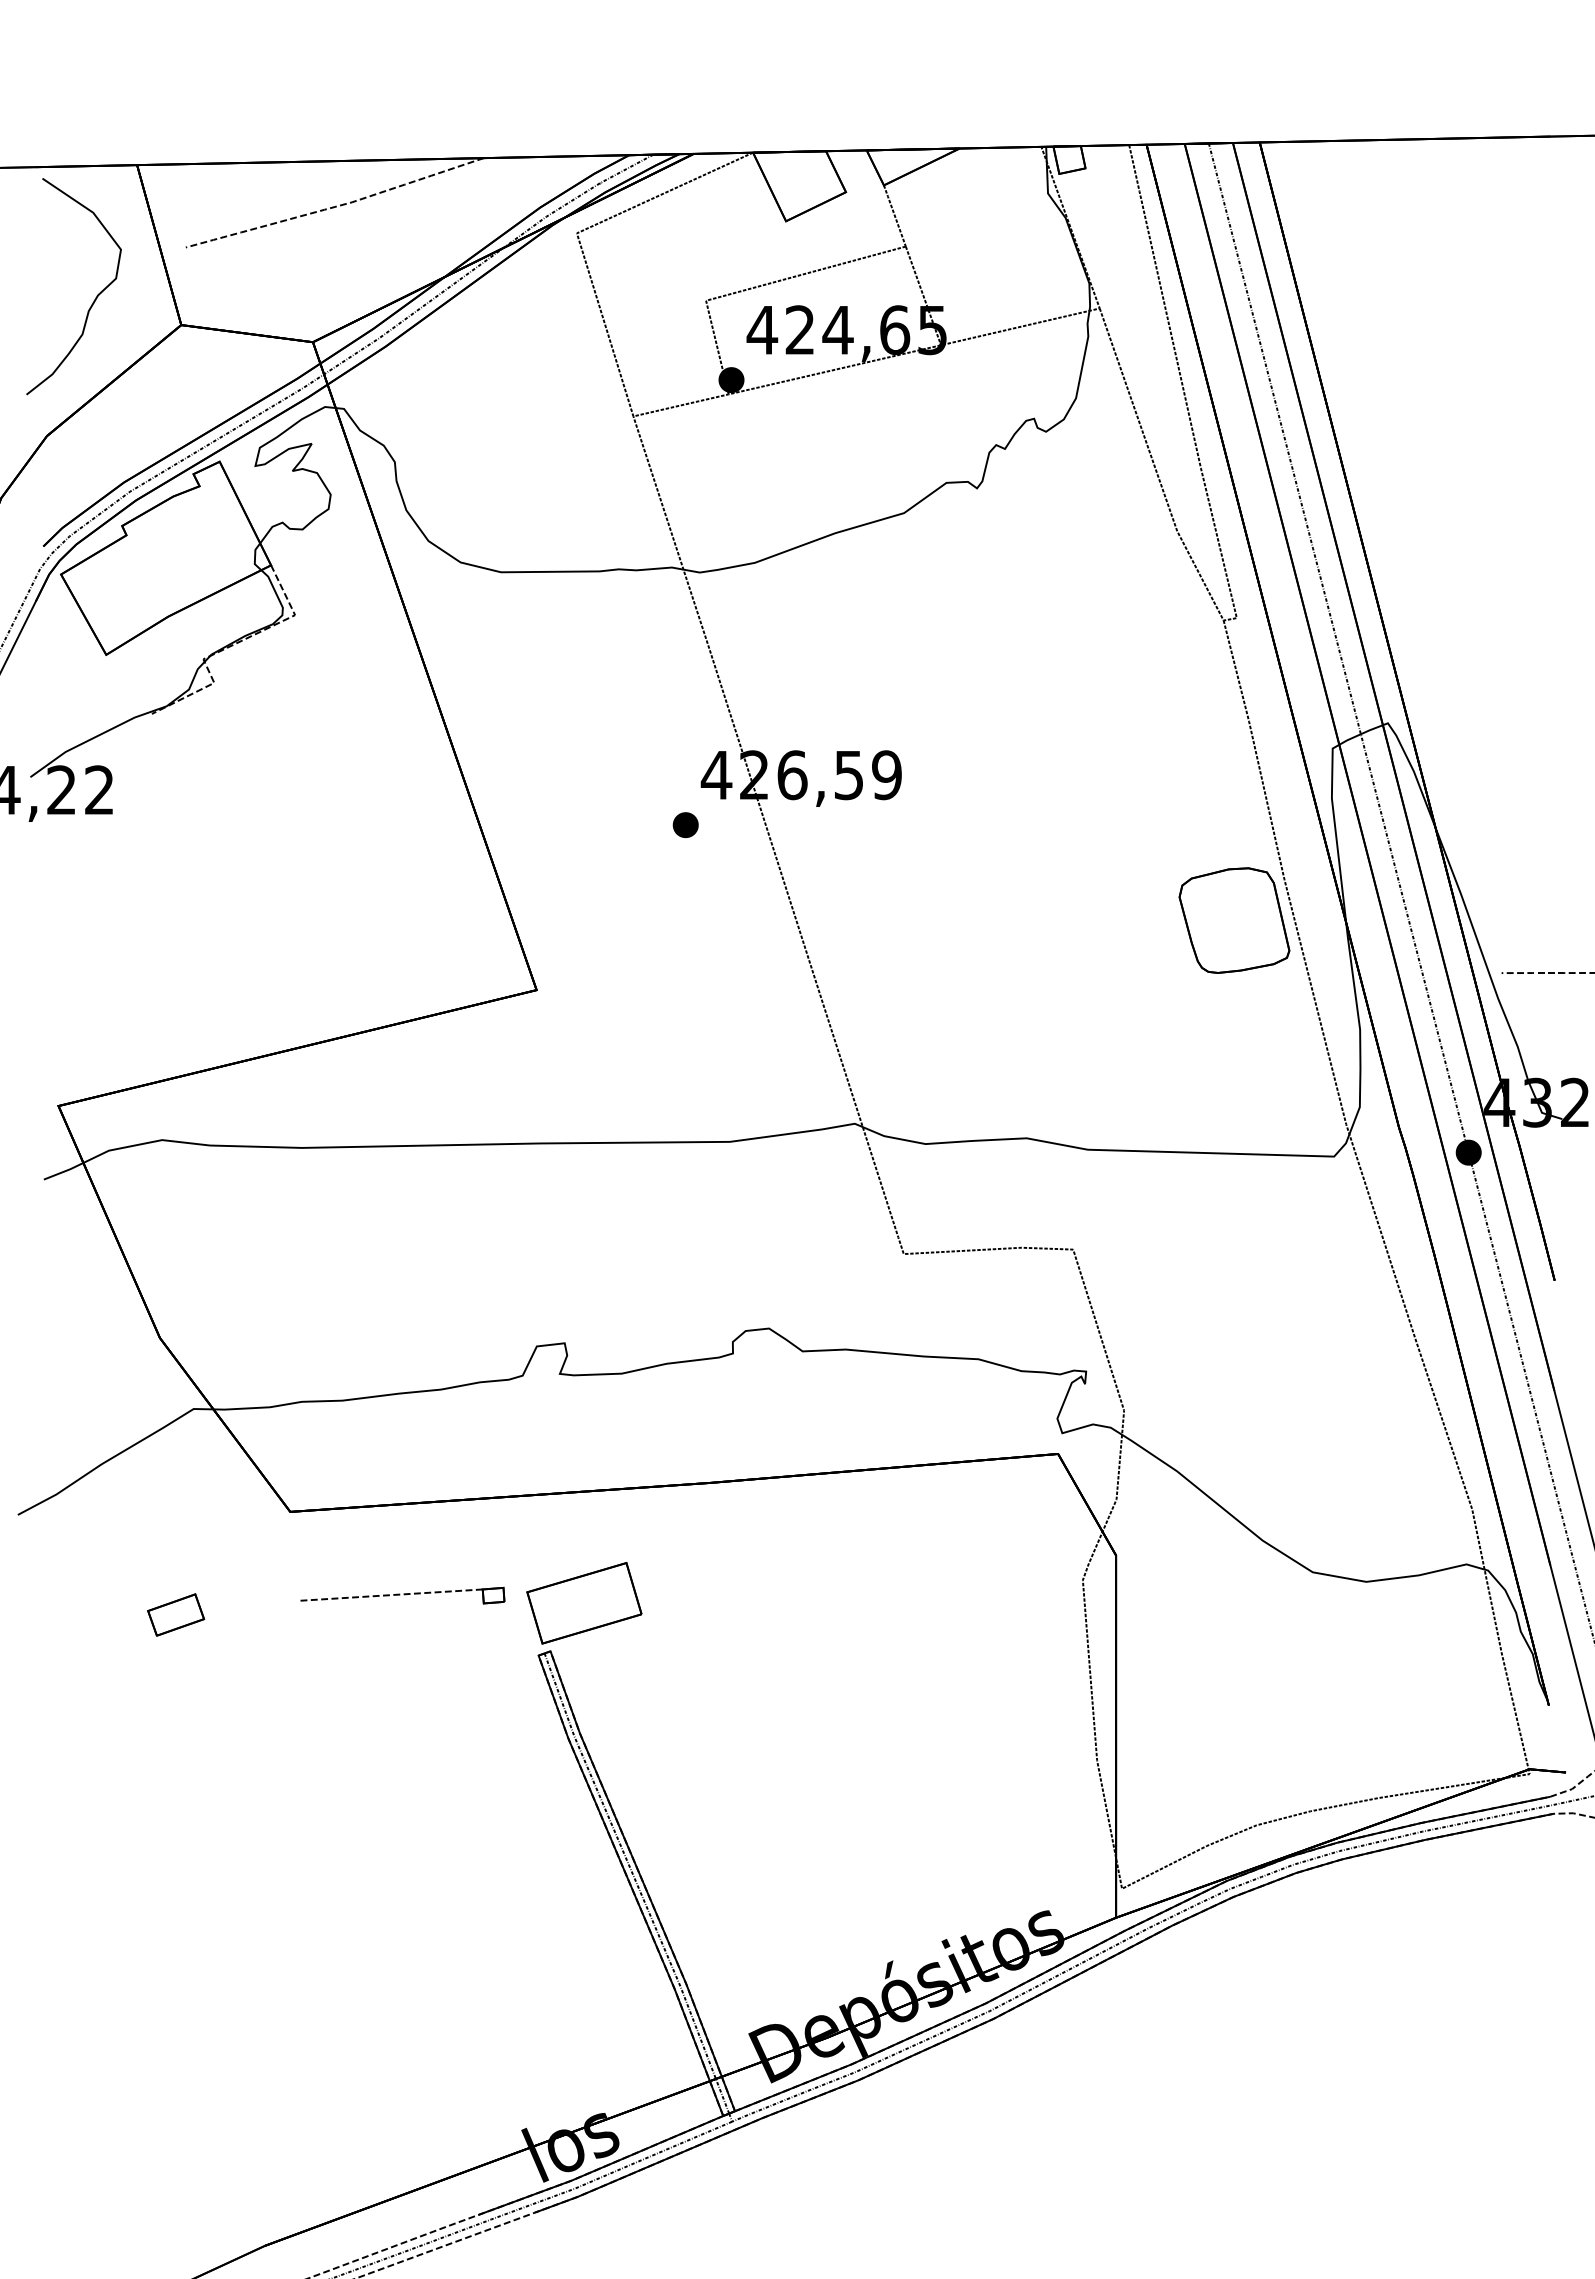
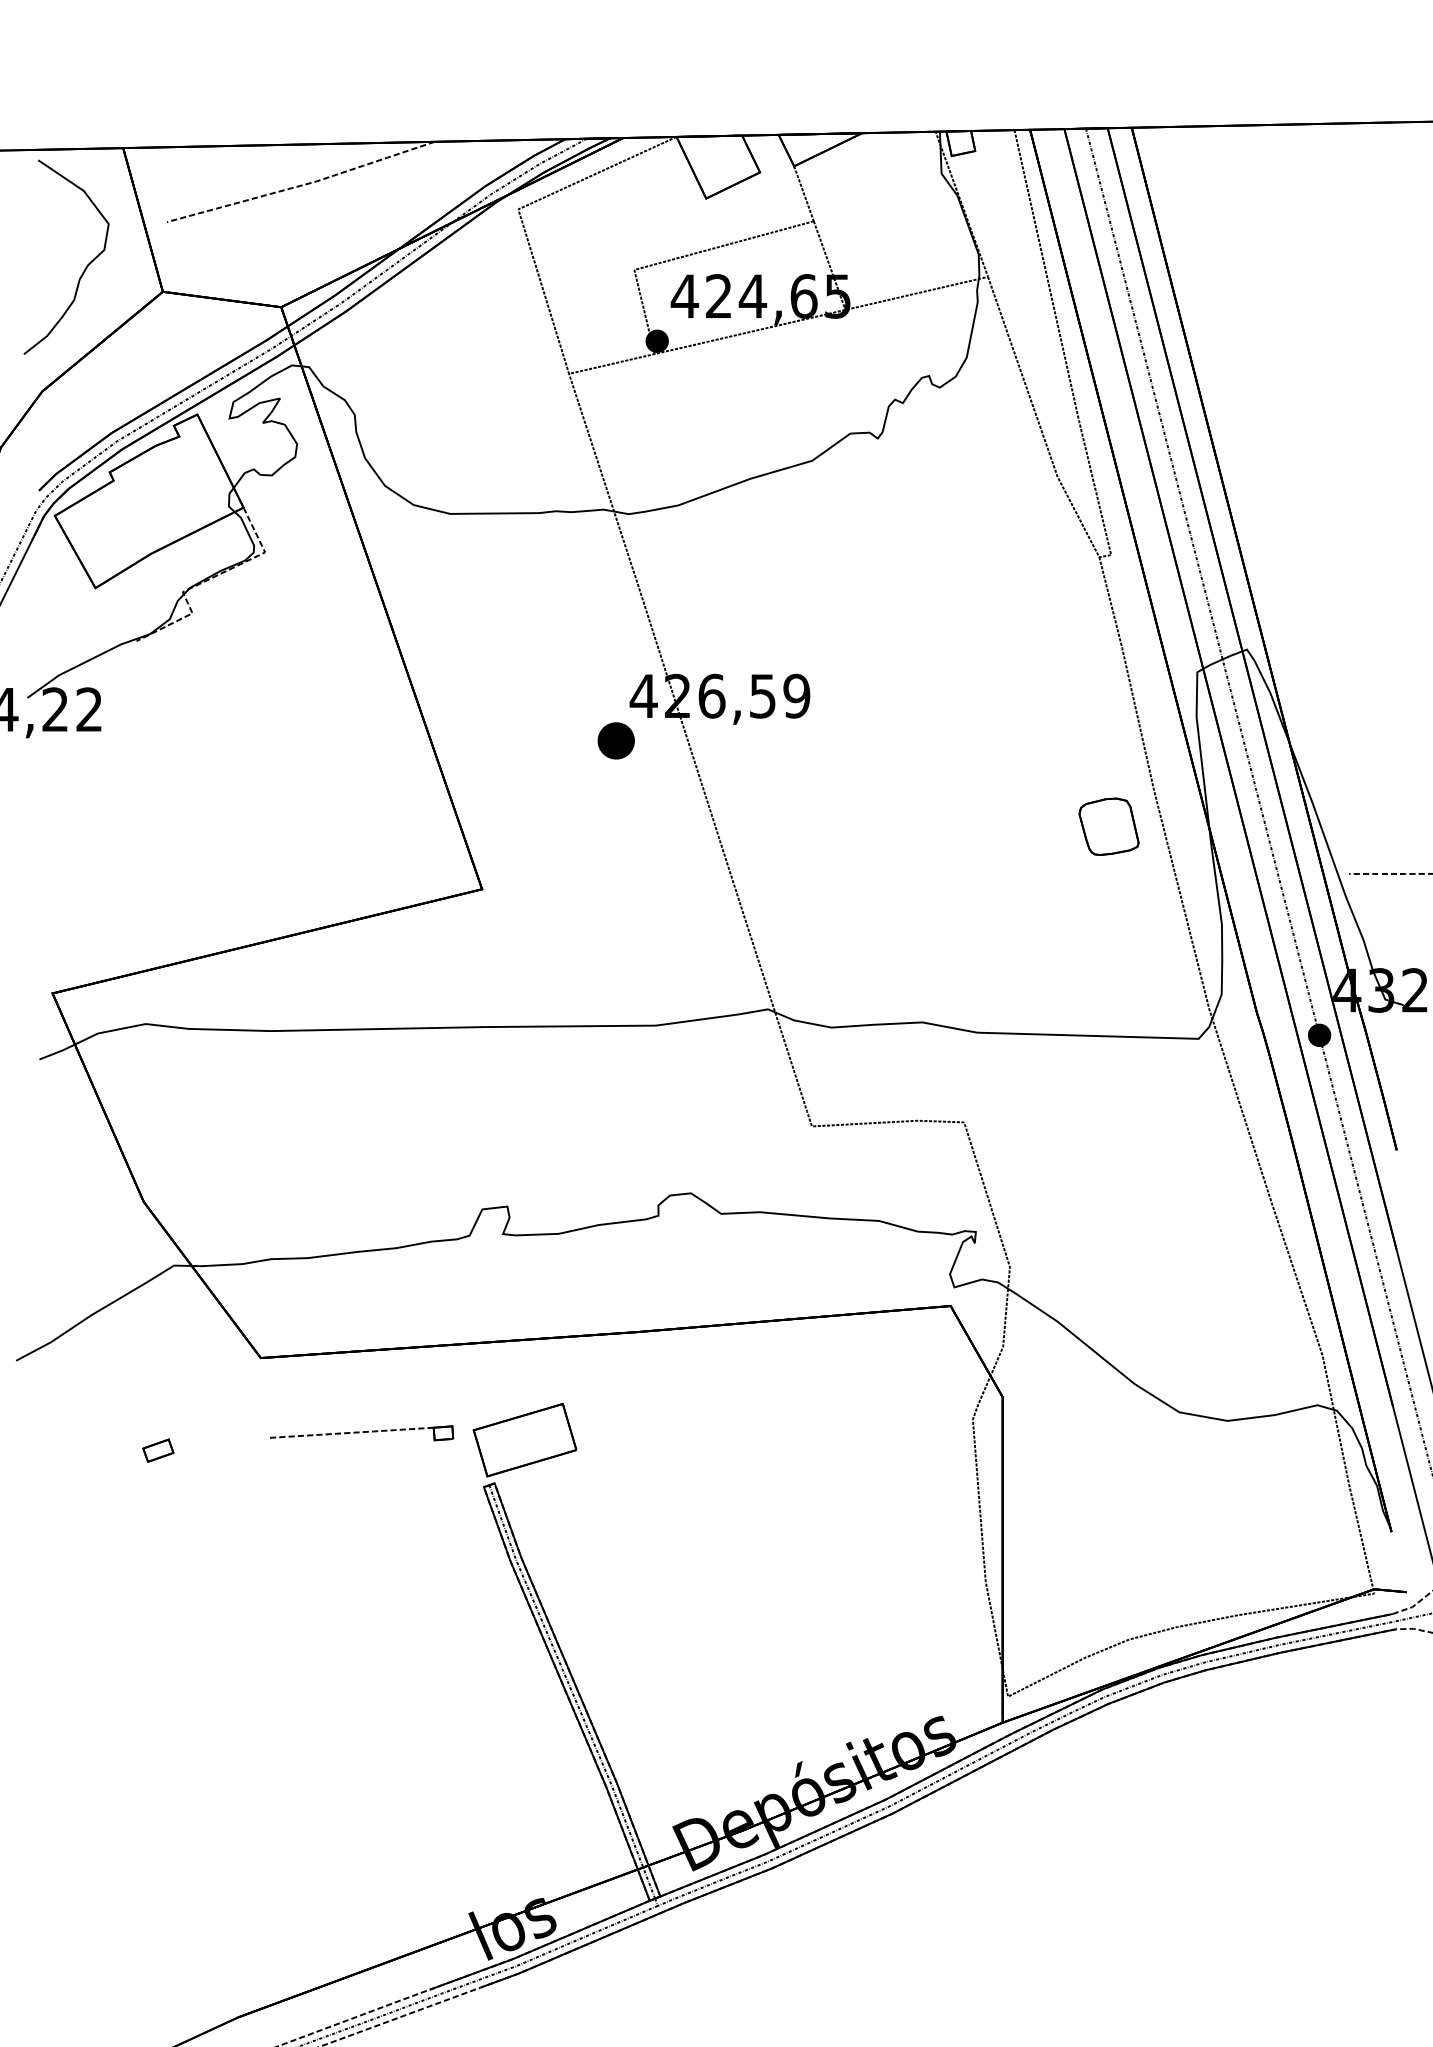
part: (685, 825) -> (615, 741), size x1.6
part: (1234, 920) -> (1109, 826), size x0.6
part: (176, 1614) -> (158, 1450), size x0.6

